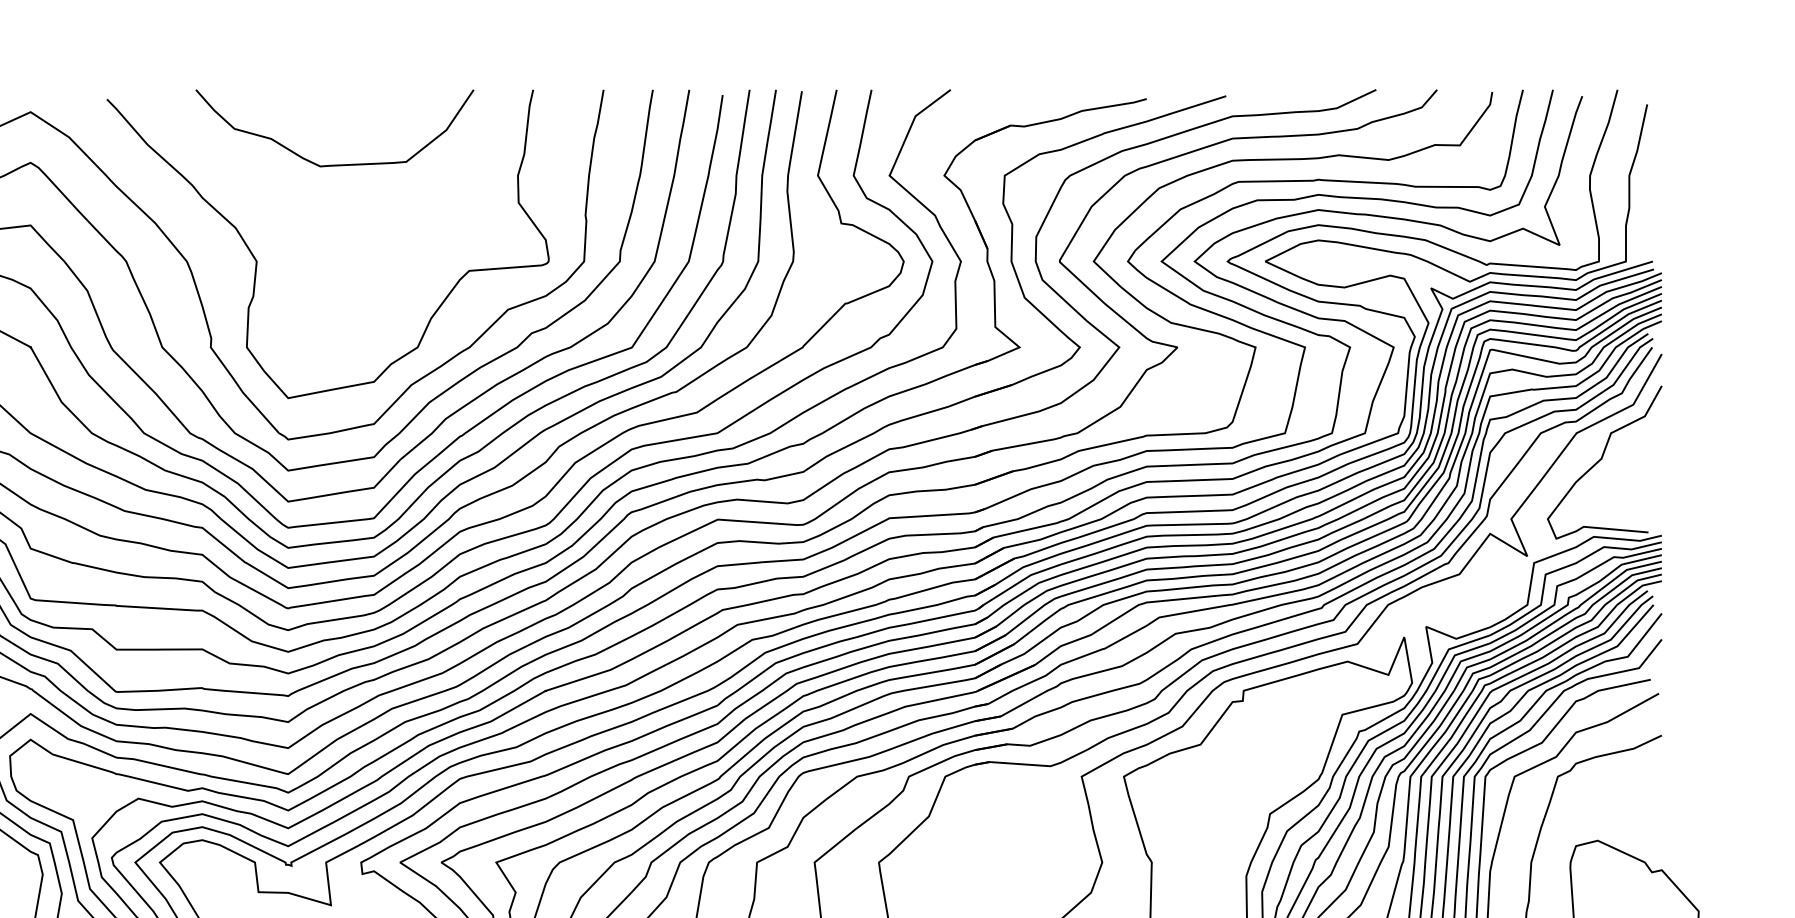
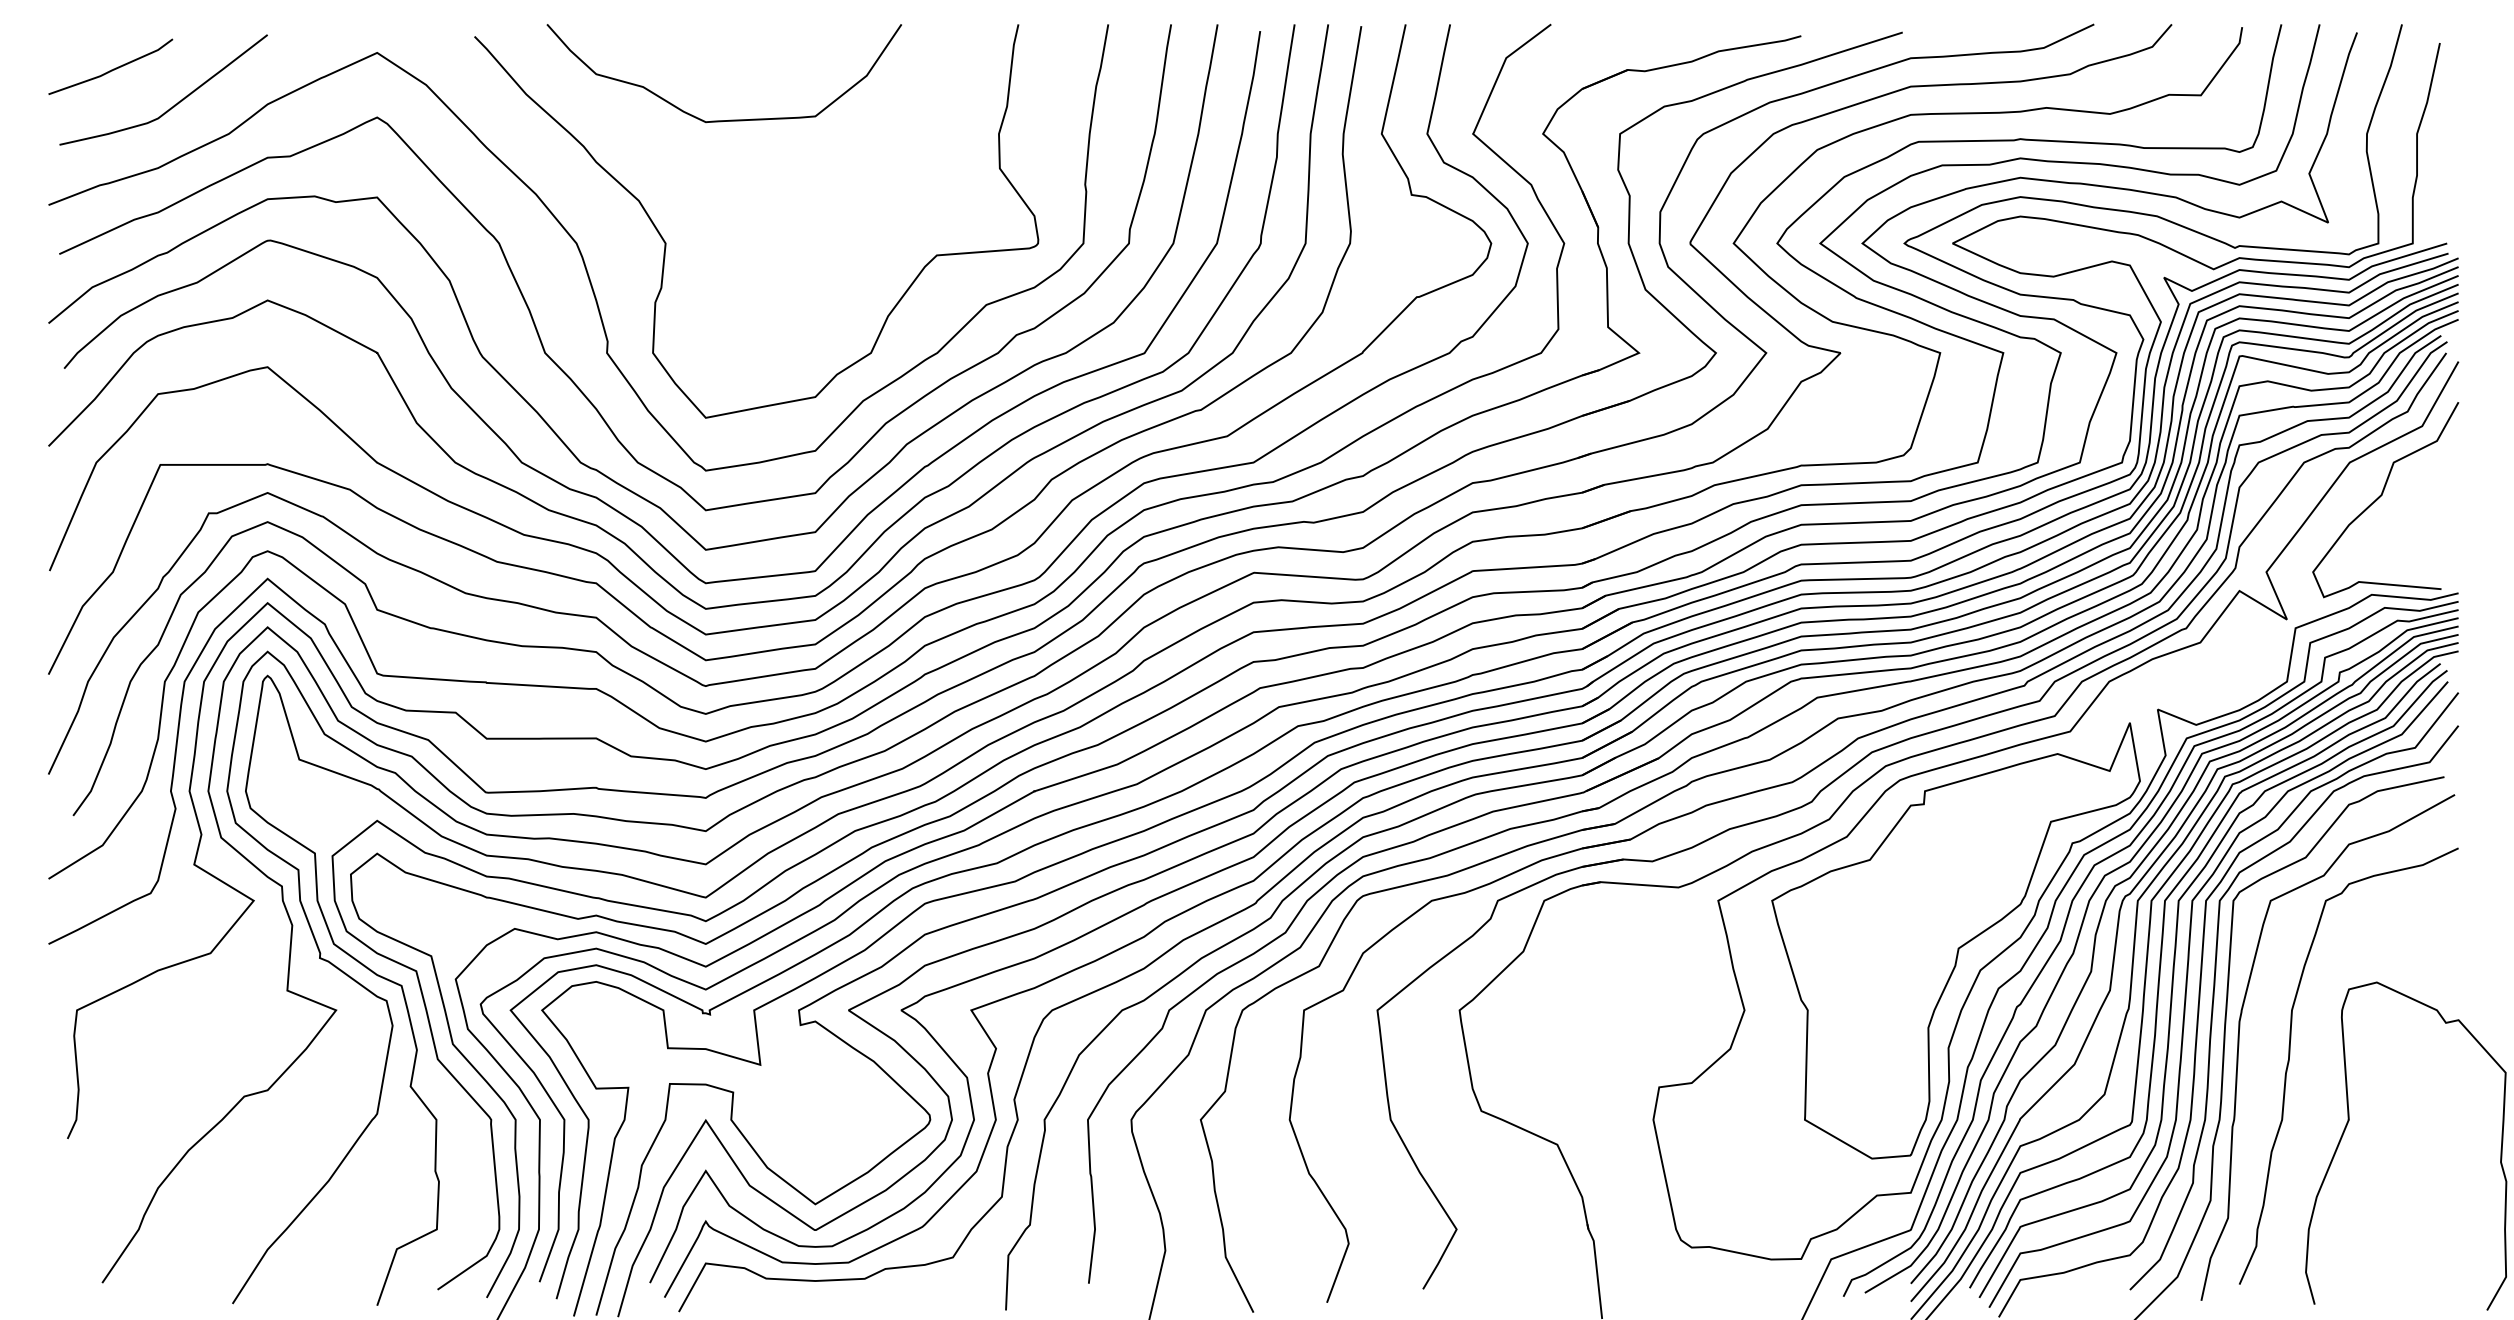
curve: (338, 164) -> (729, 119), moved

